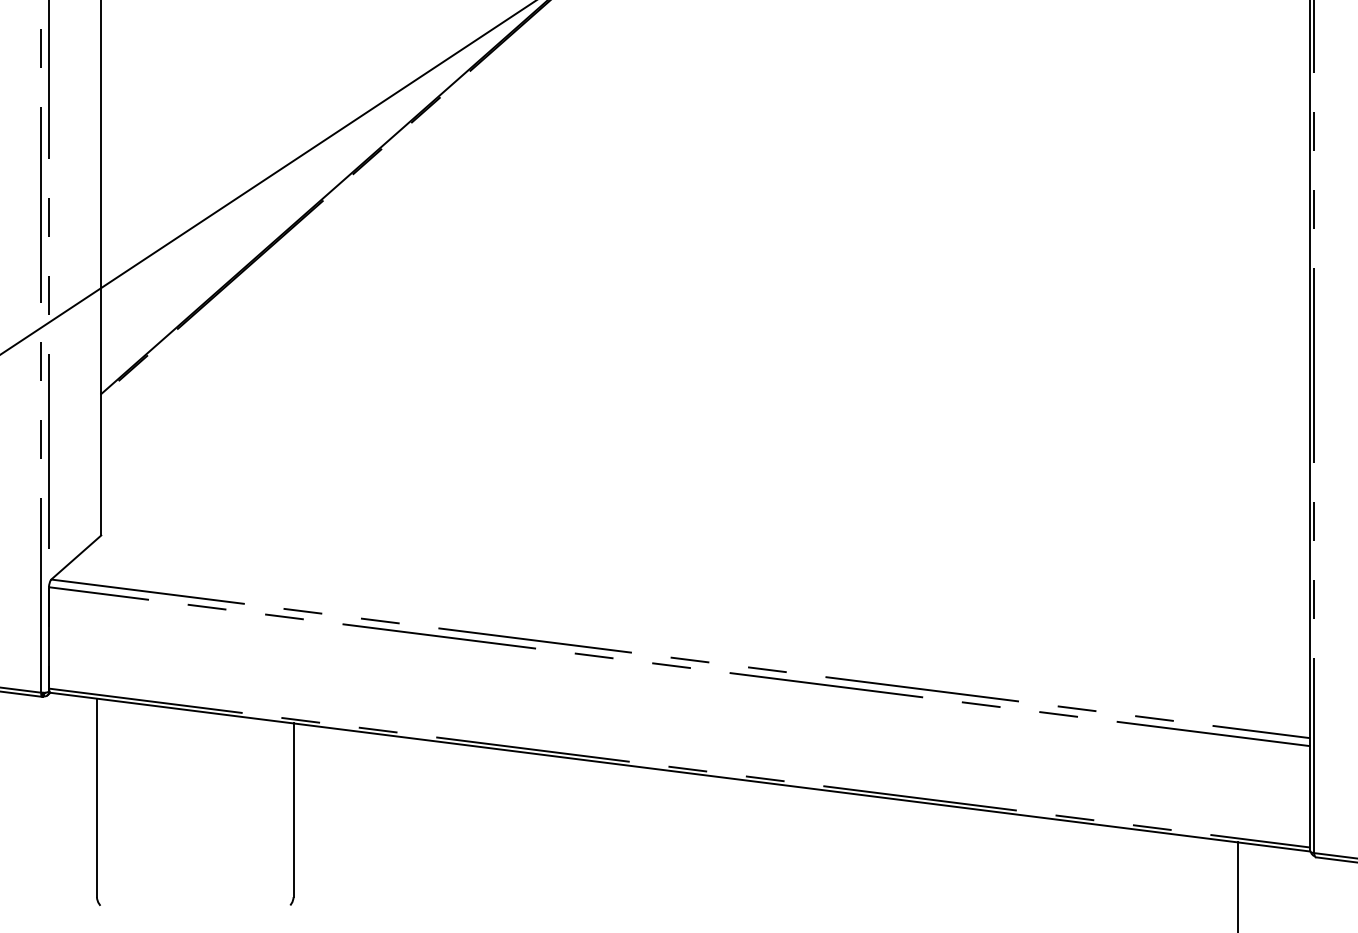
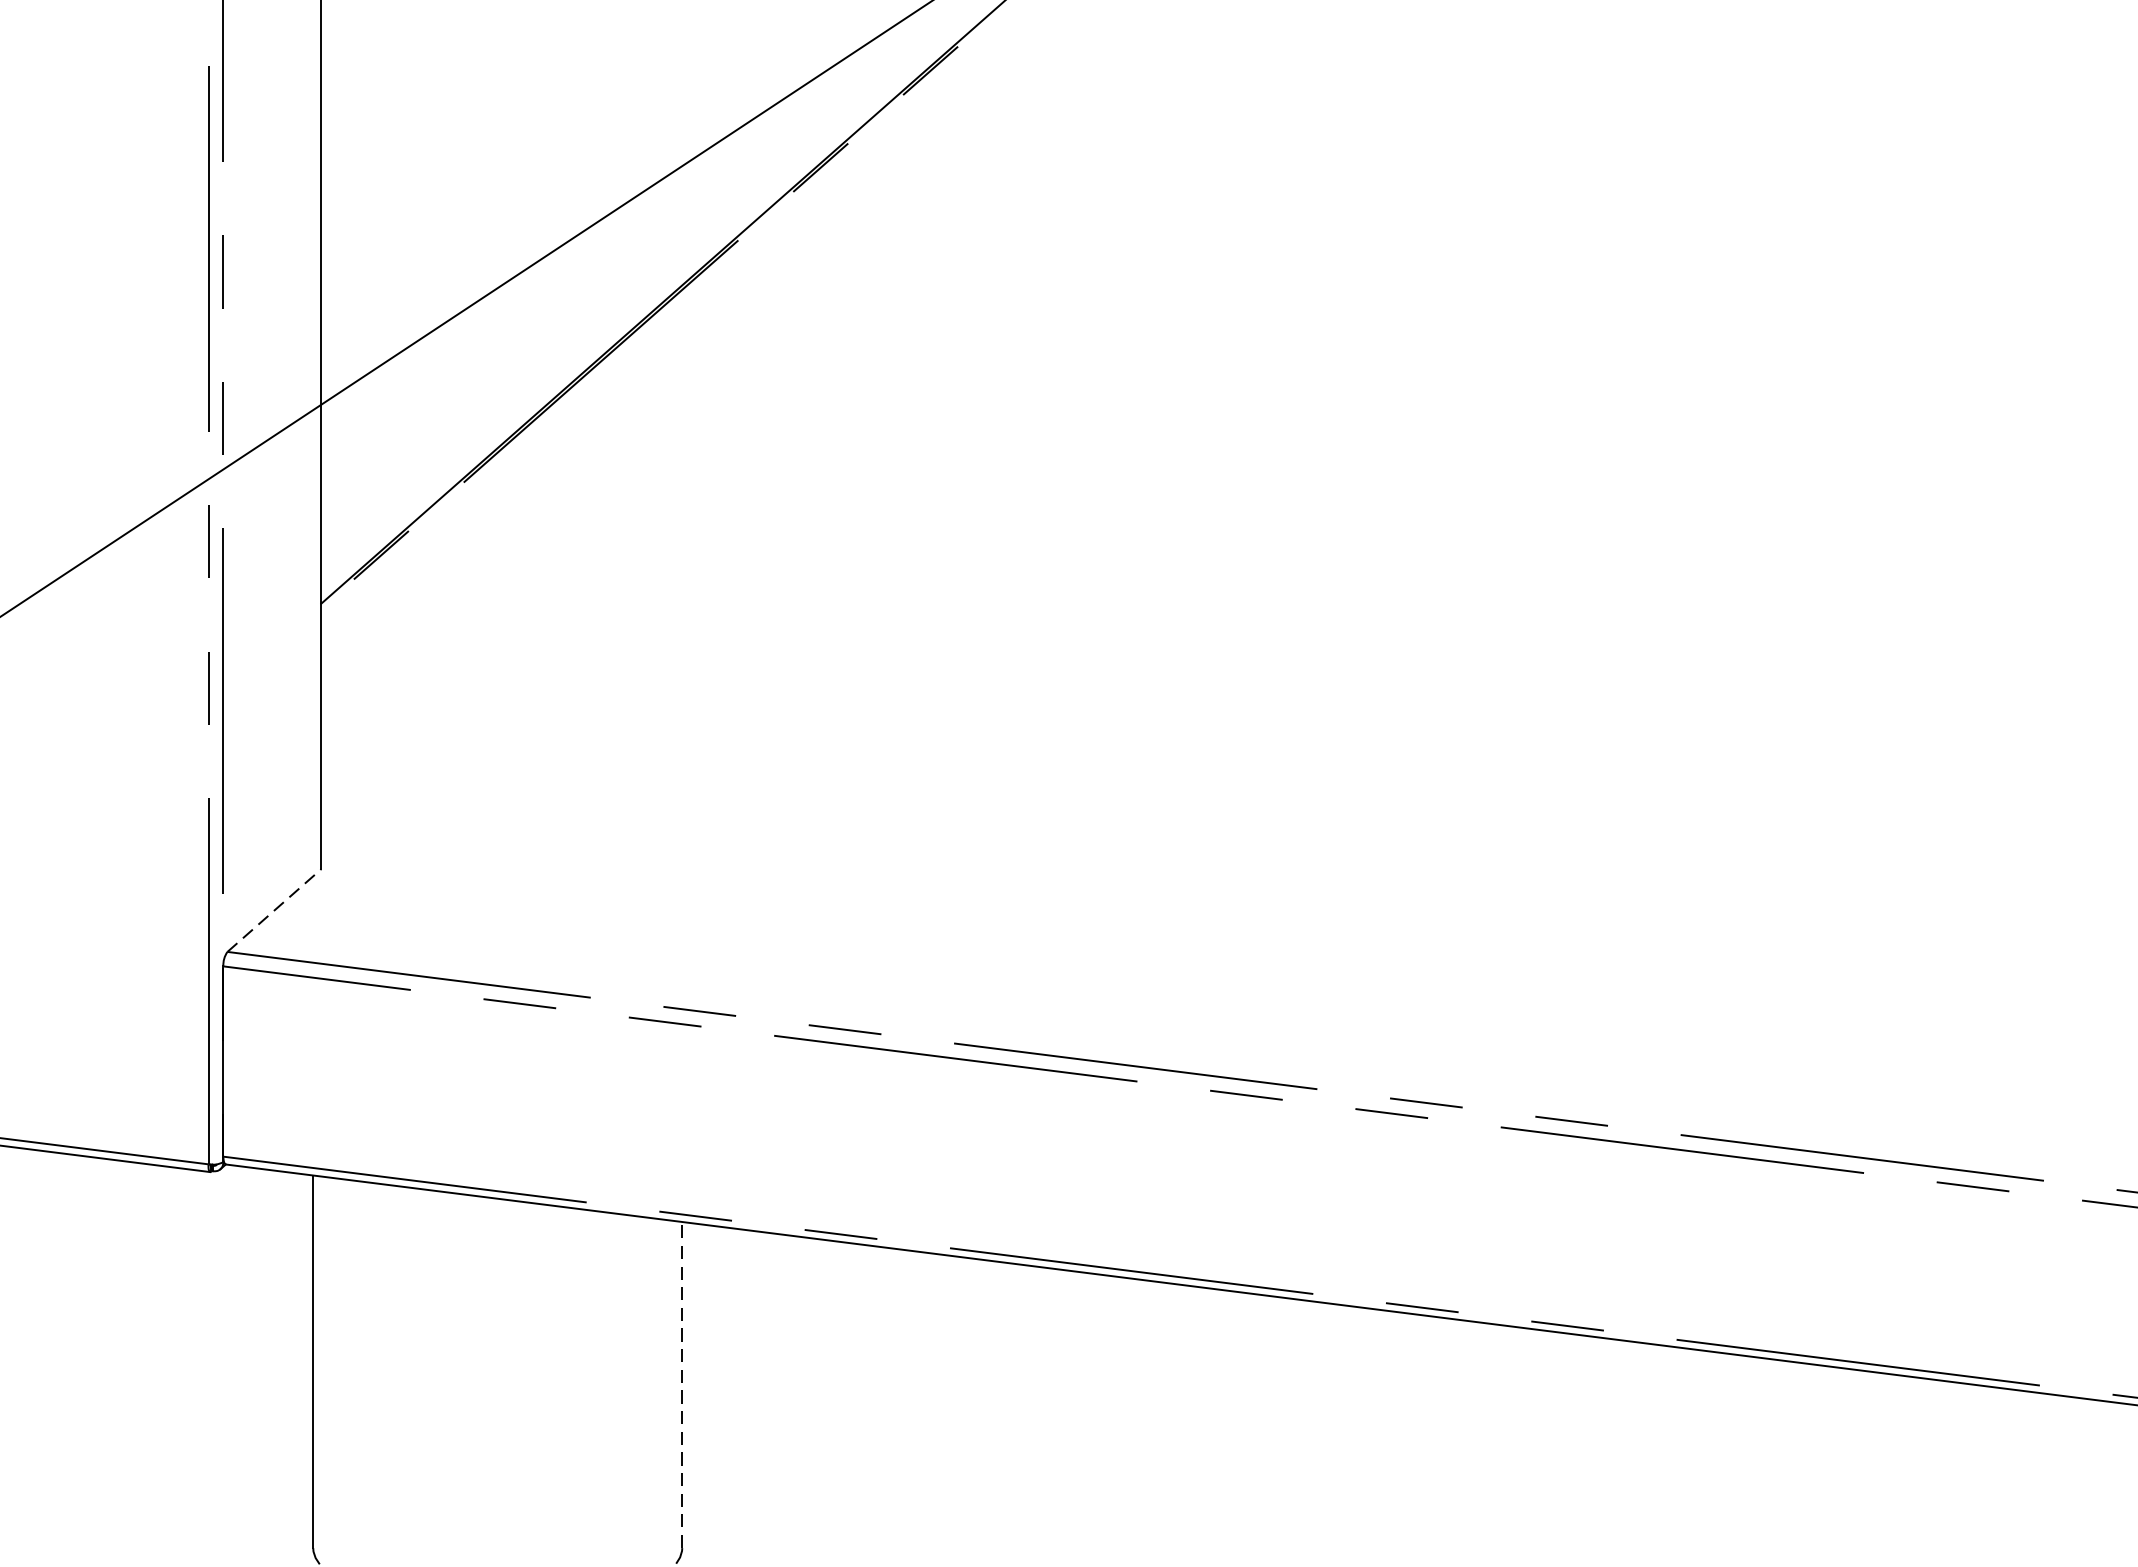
line: (76, 557) -> (274, 910), solid -> dashed
line: (293, 810) -> (682, 1385), solid -> dashed

